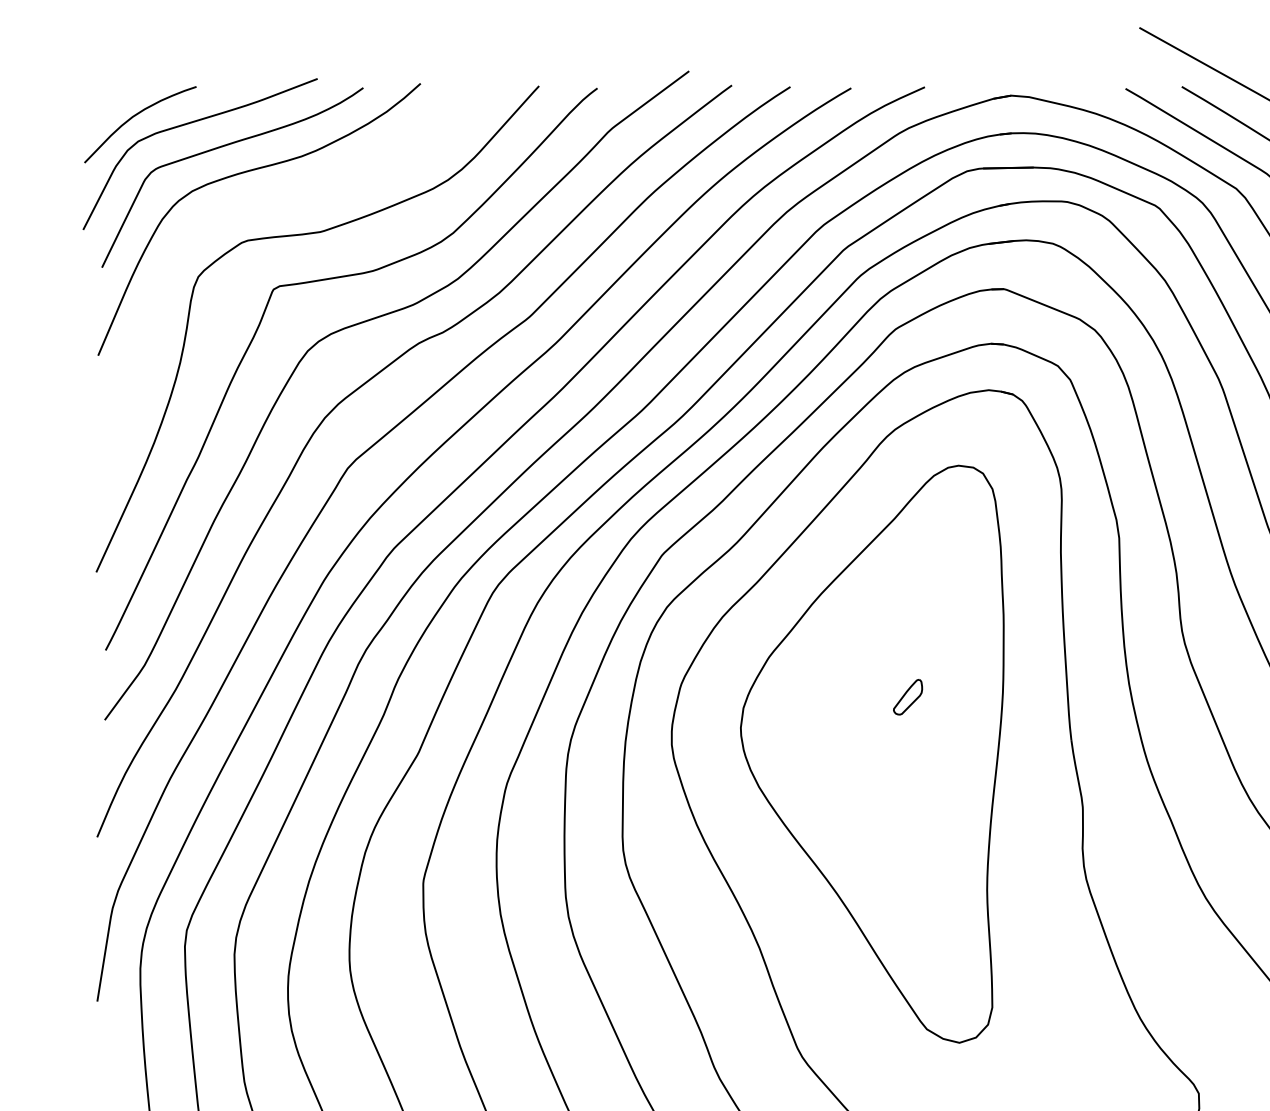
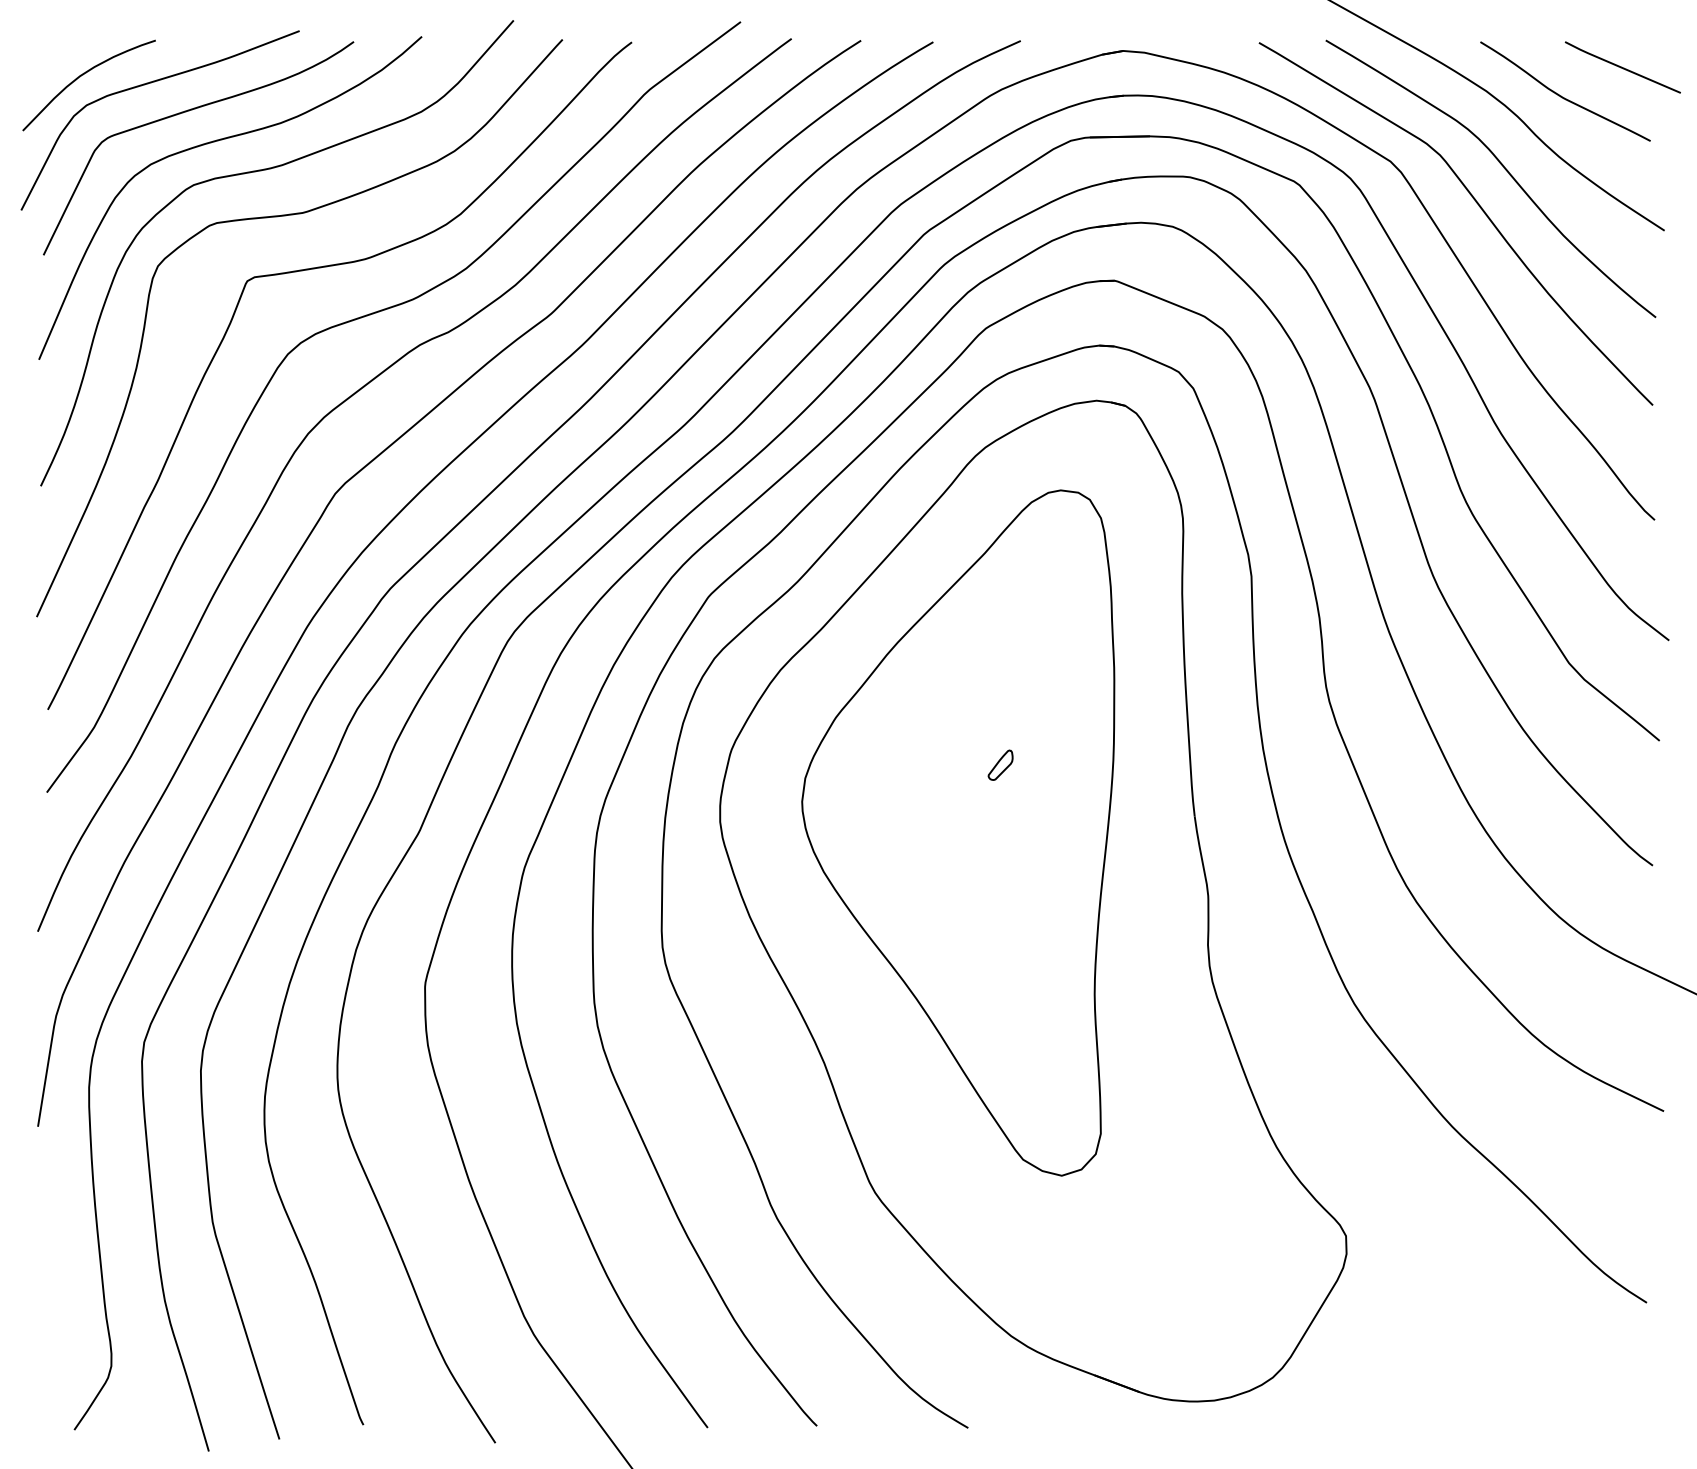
curve: (285, 197) -> (261, 171), added
part: (907, 696) -> (1000, 764), size x0.71

